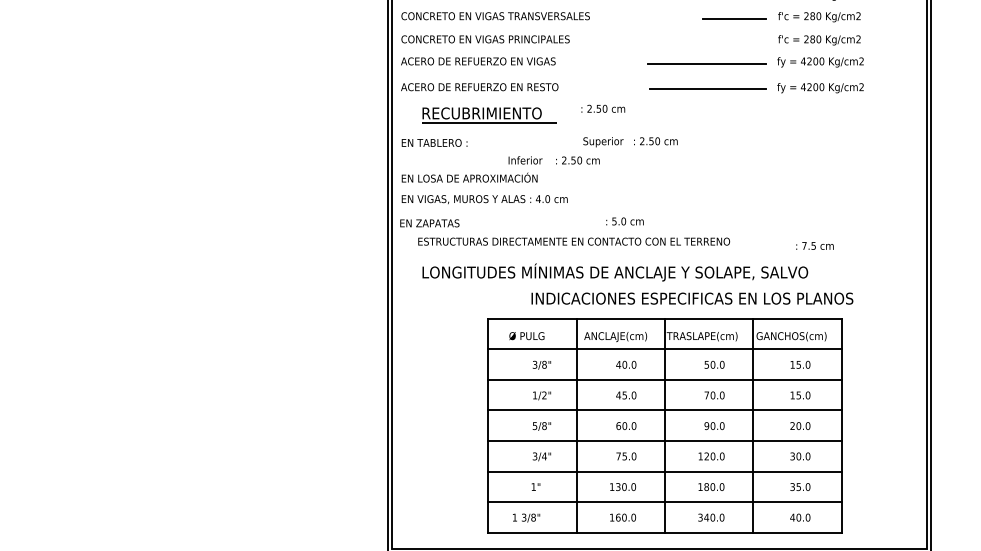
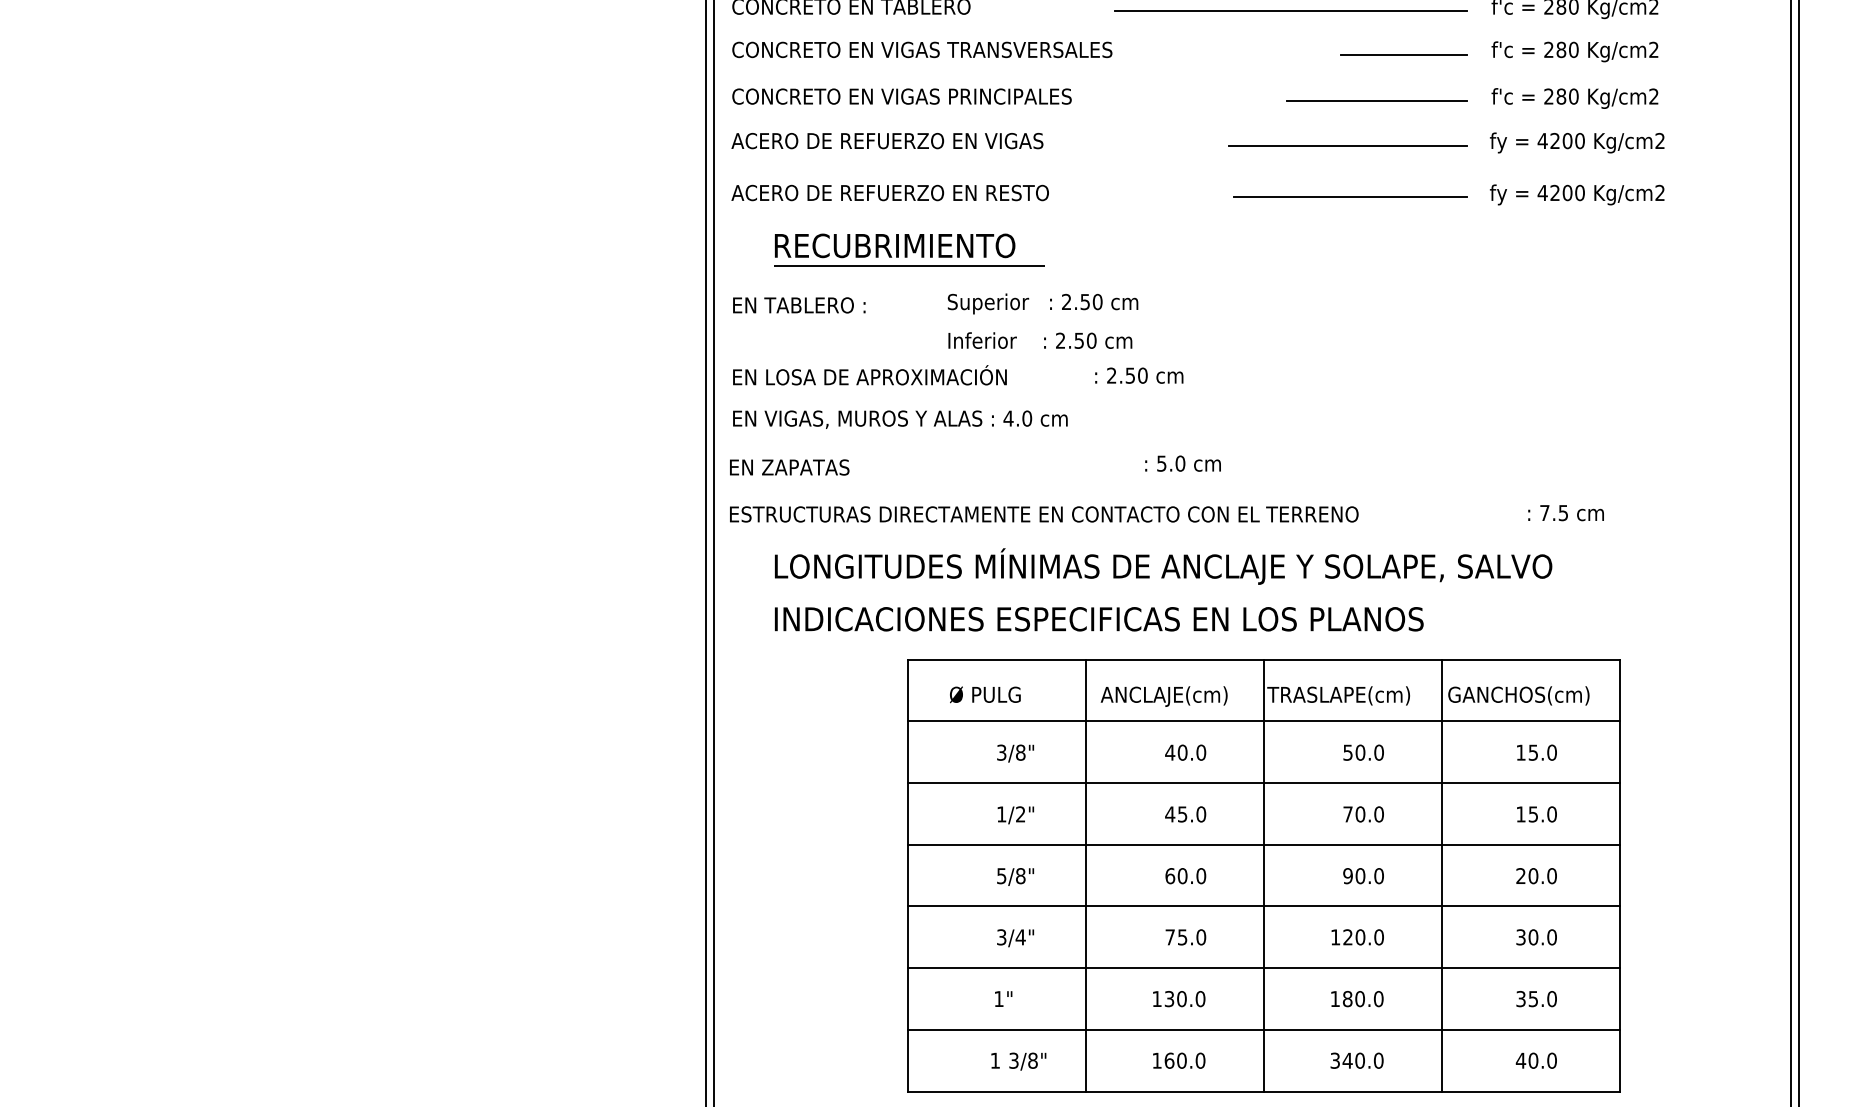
line: (720, 41) -> (1375, 100), added
text: (603, 108) -> (1139, 375), moved
text: (630, 142) -> (1042, 304), moved
text: (574, 241) -> (1044, 514), moved
text: (692, 298) -> (1099, 618), moved
text: (526, 517) -> (1018, 1060), moved

